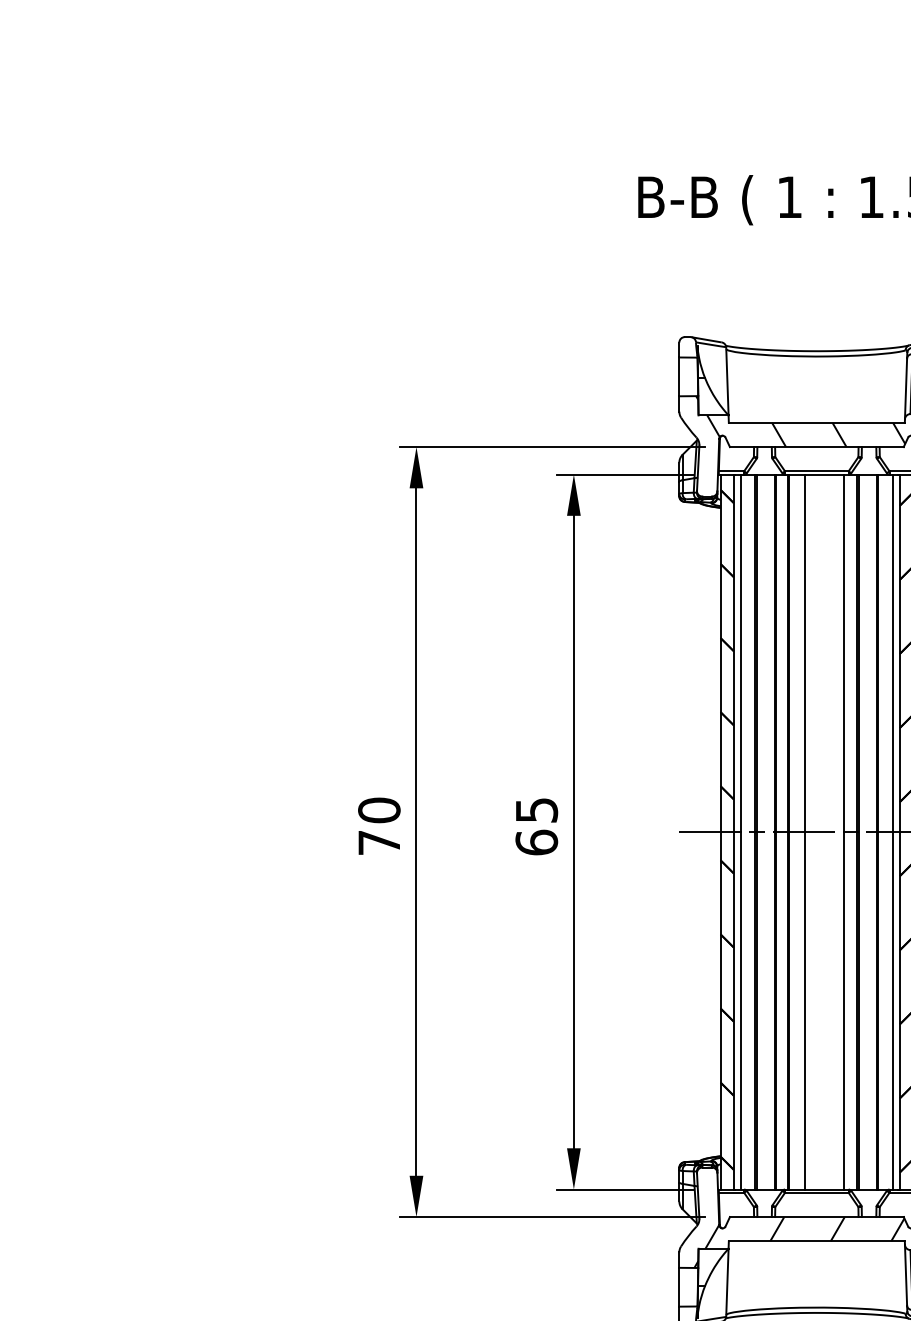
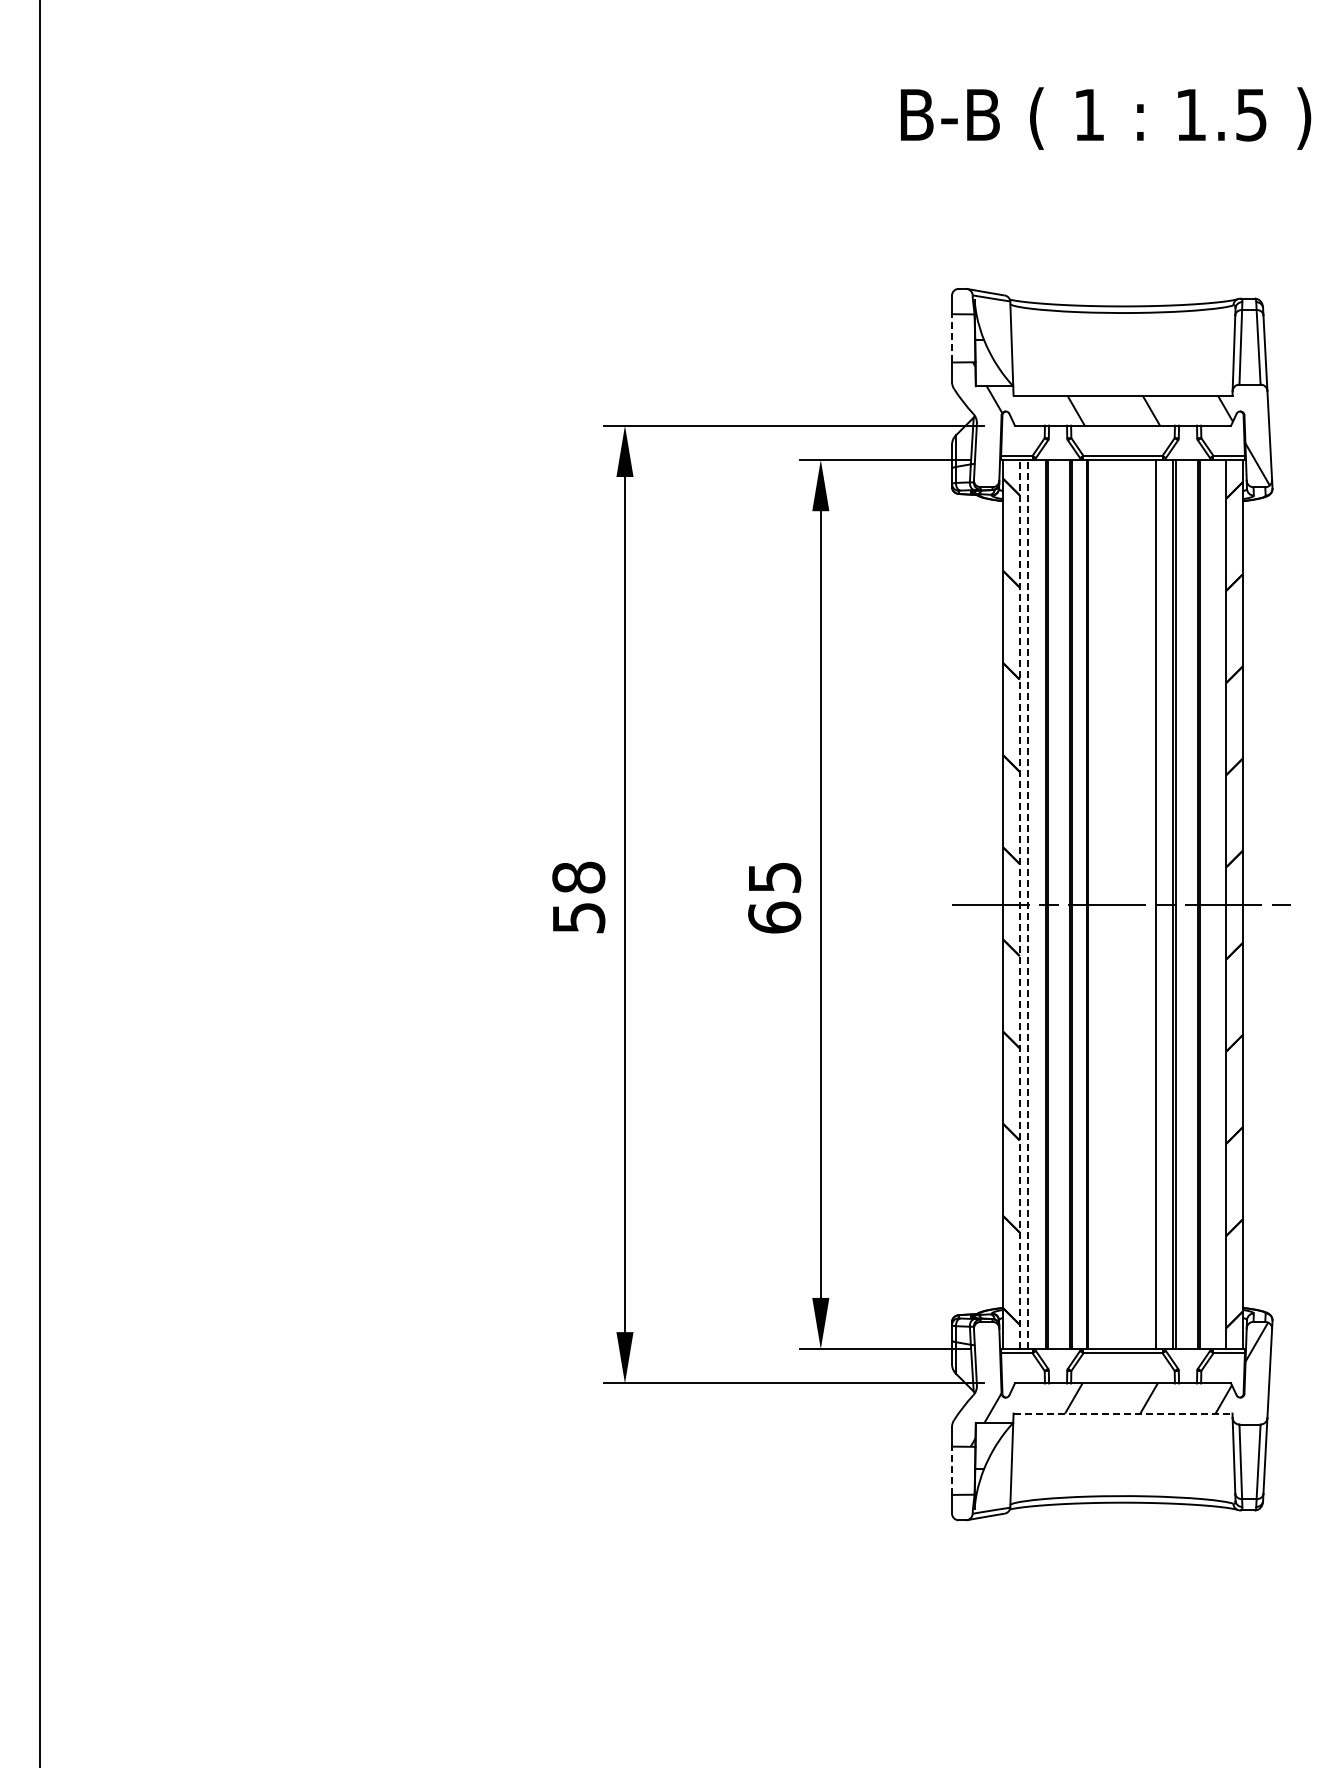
line: (678, 376) -> (951, 337), solid -> dashed
text: (379, 826) -> (578, 897), 70 -> 58
line: (733, 832) -> (1019, 904), solid -> dashed
line: (740, 832) -> (1028, 904), solid -> dashed
line: (805, 832) -> (1108, 904), removed
line: (892, 832) -> (1217, 904), removed
line: (817, 1241) -> (1123, 1413), solid -> dashed
line: (678, 1287) -> (951, 1470), solid -> dashed

